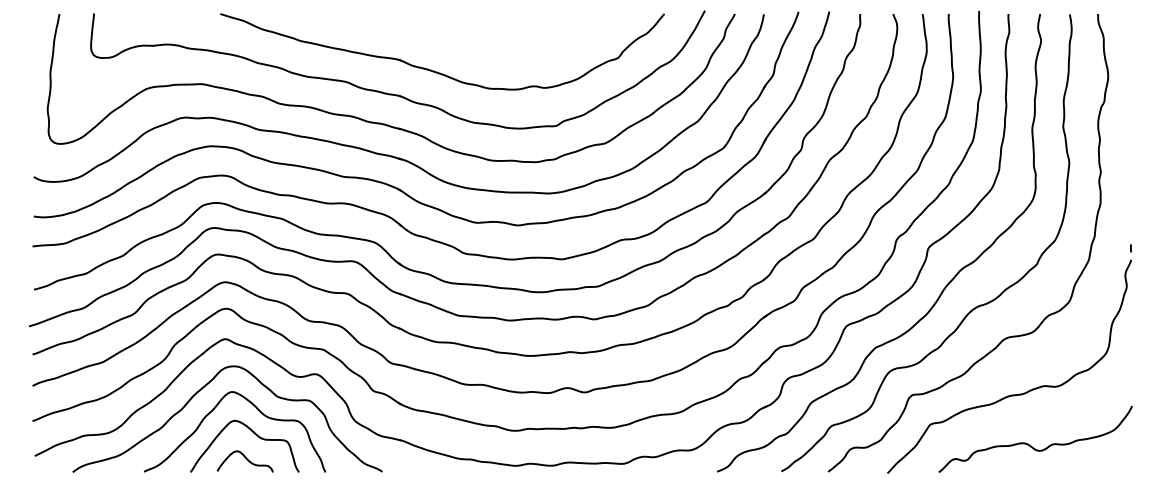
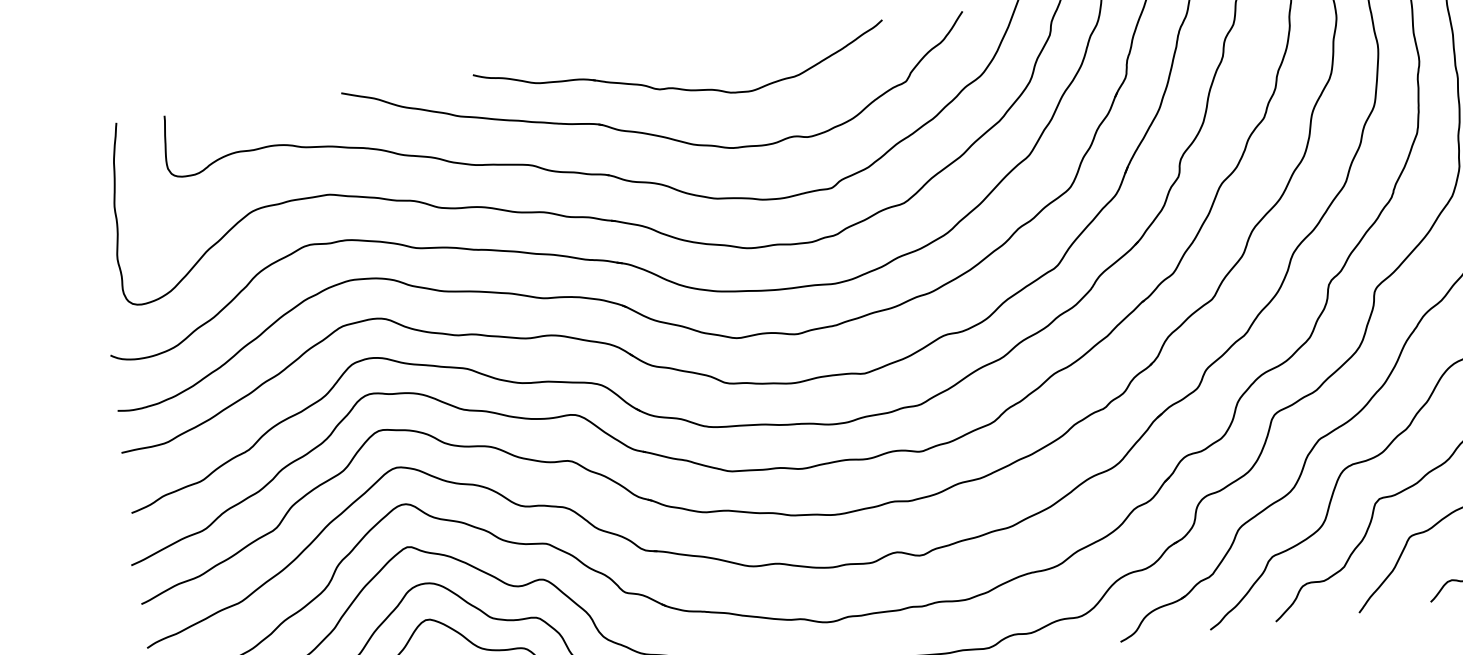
part: (456, 40) -> (676, 86), added

